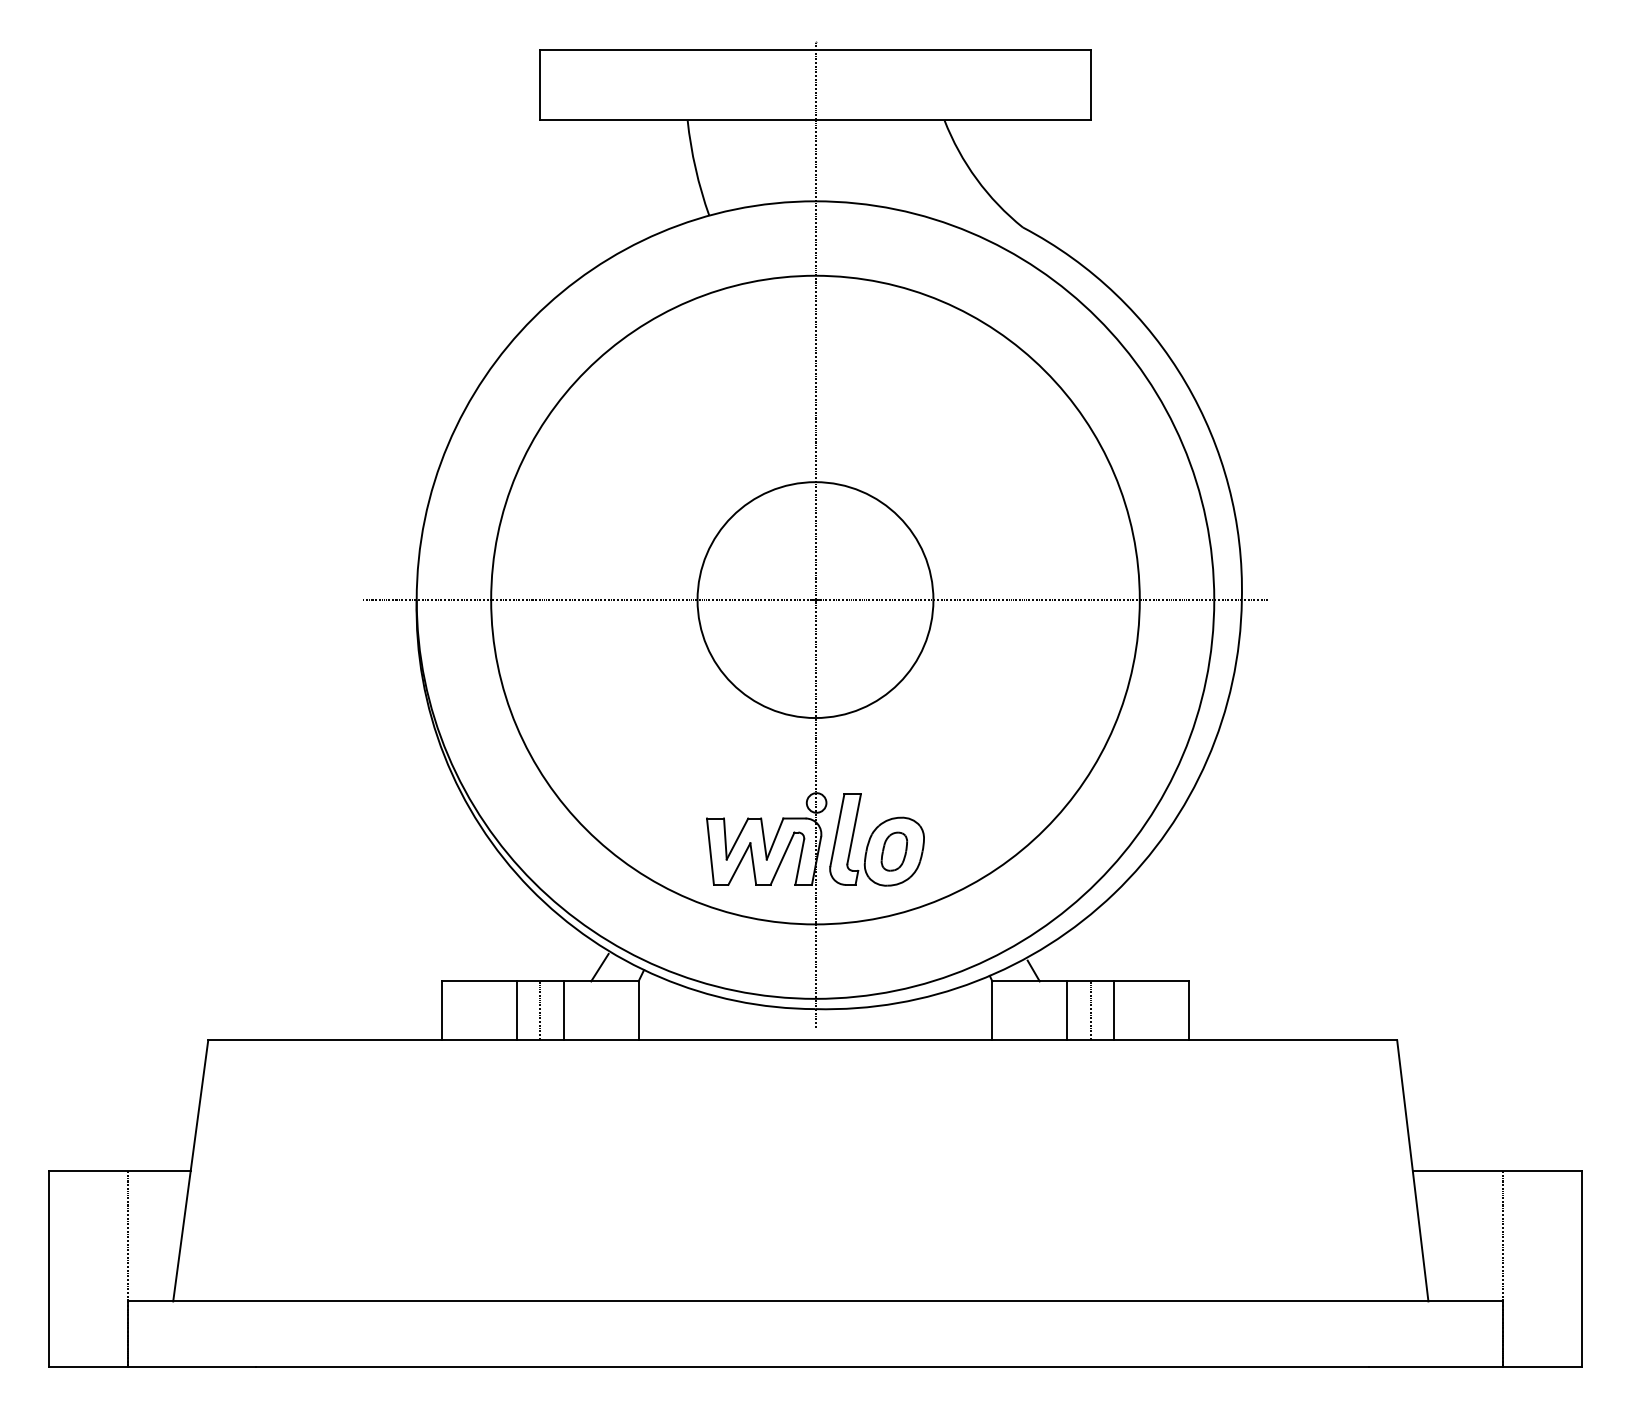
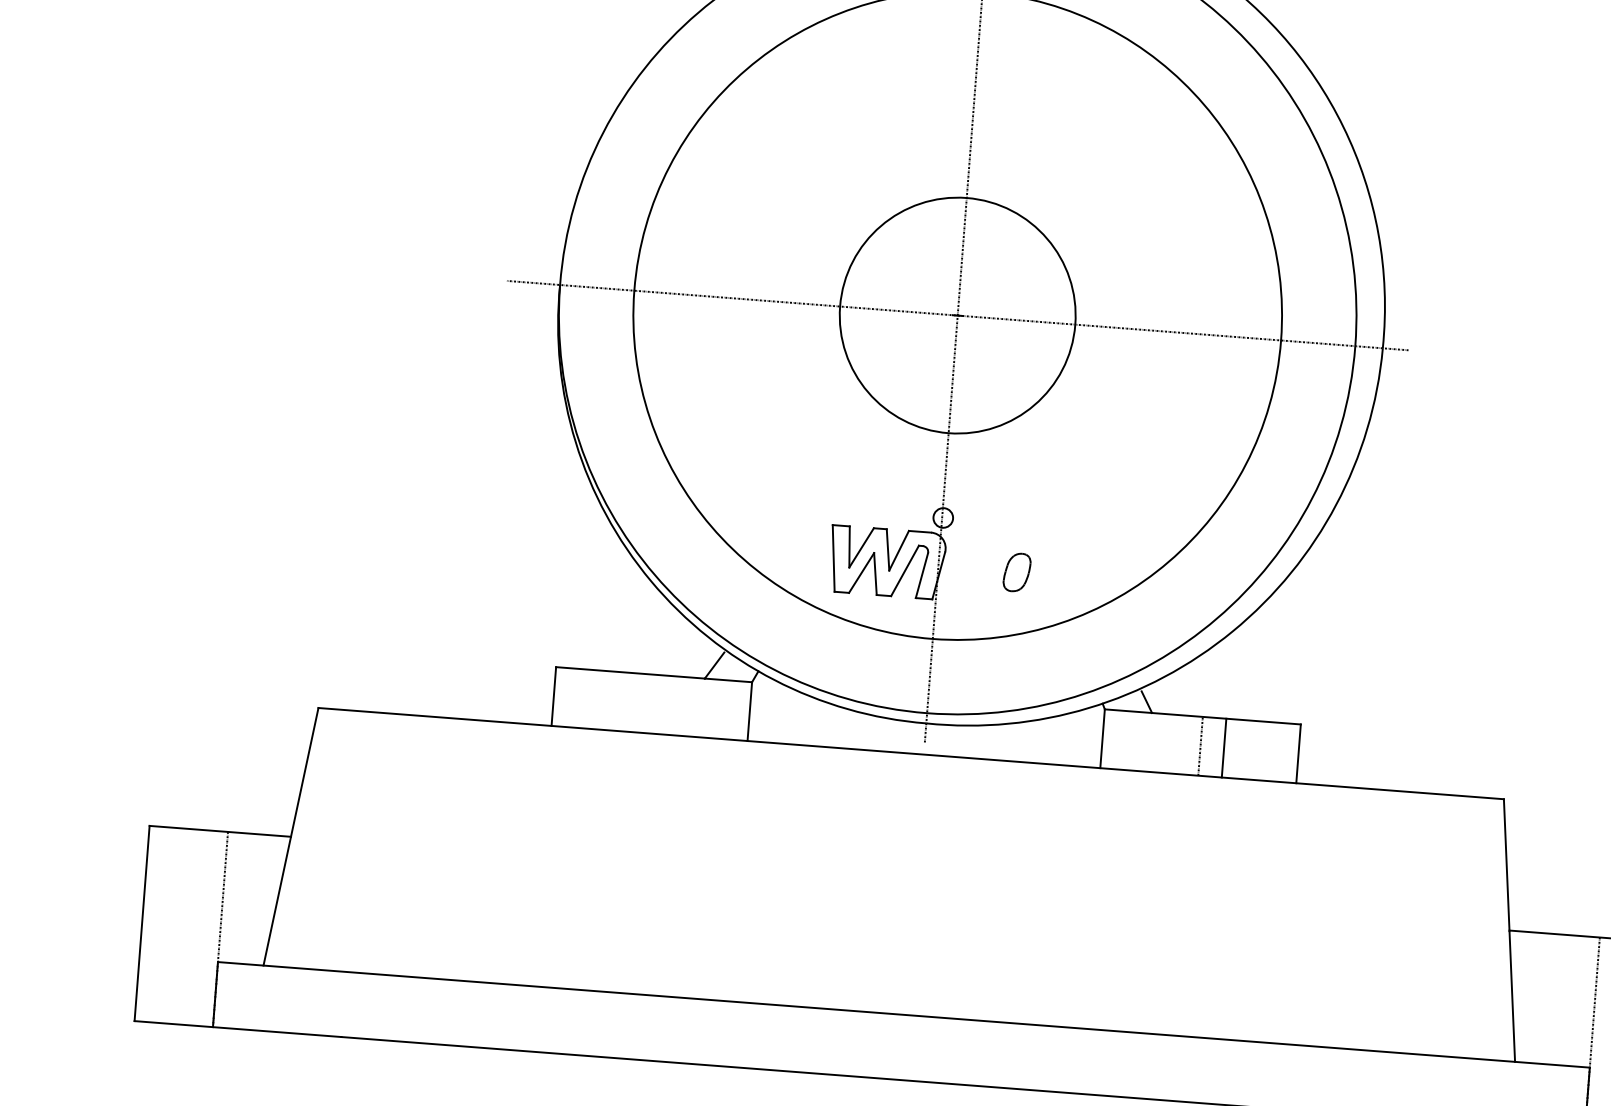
part: (876, 839) -> (1000, 558), removed
line: (516, 1010) -> (628, 701), removed
line: (540, 1010) -> (652, 703), removed
line: (563, 1010) -> (674, 705), removed
line: (1067, 1010) -> (1177, 744), removed

